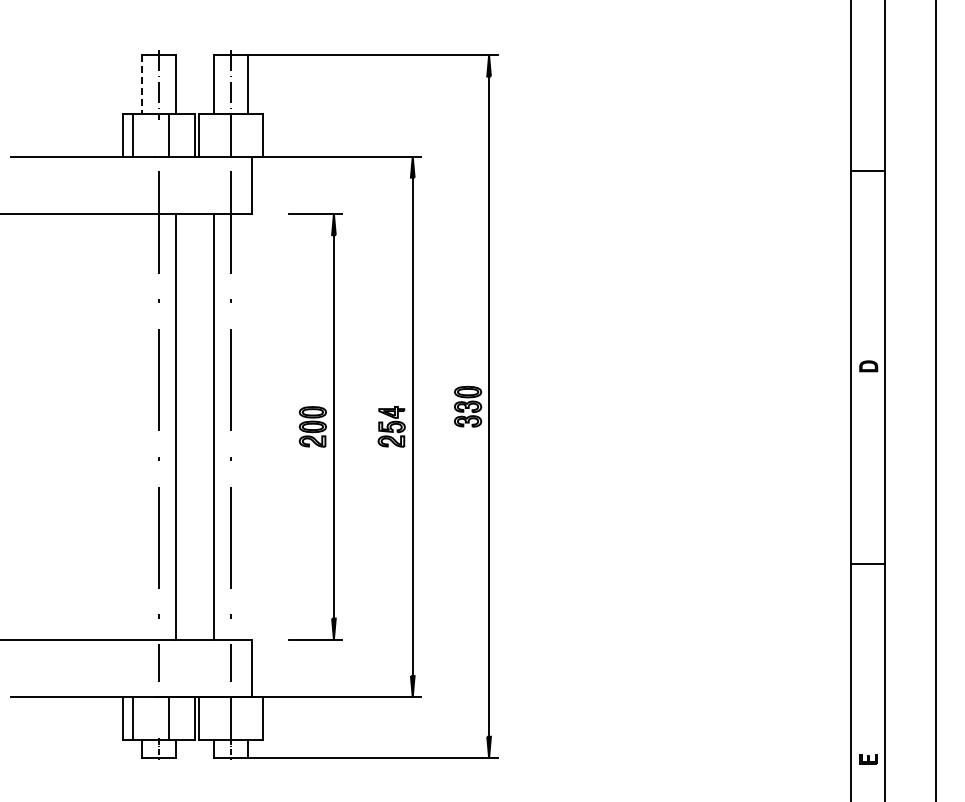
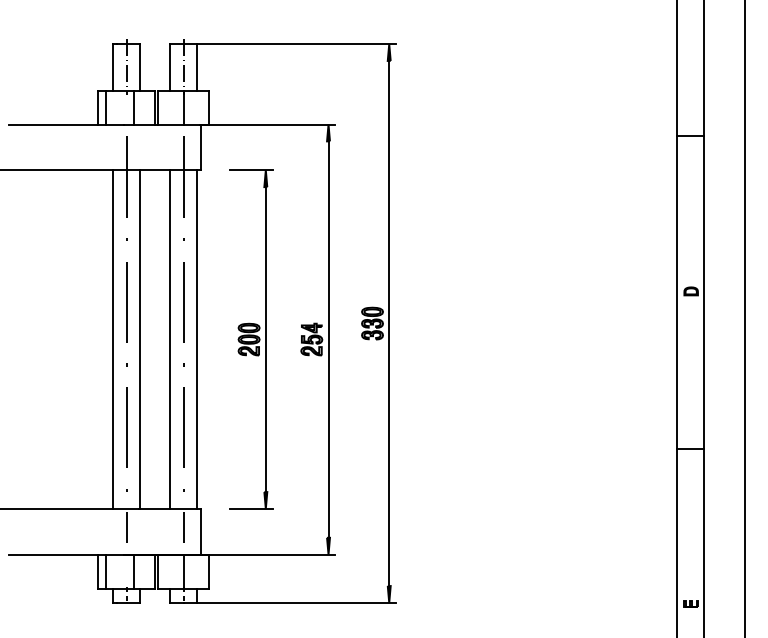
line: (142, 85) -> (113, 68), dashed -> solid
line: (142, 426) -> (113, 339), added
line: (247, 426) -> (197, 339), added

